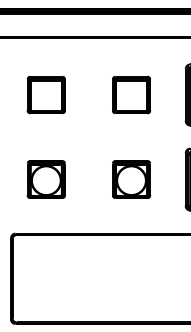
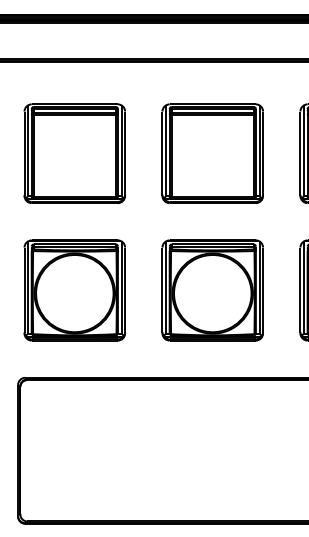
part: (46, 94) -> (75, 152), size x1.67
part: (131, 94) -> (212, 152), size x1.67
part: (46, 179) -> (75, 290), size x1.67
part: (131, 179) -> (212, 290), size x1.67

